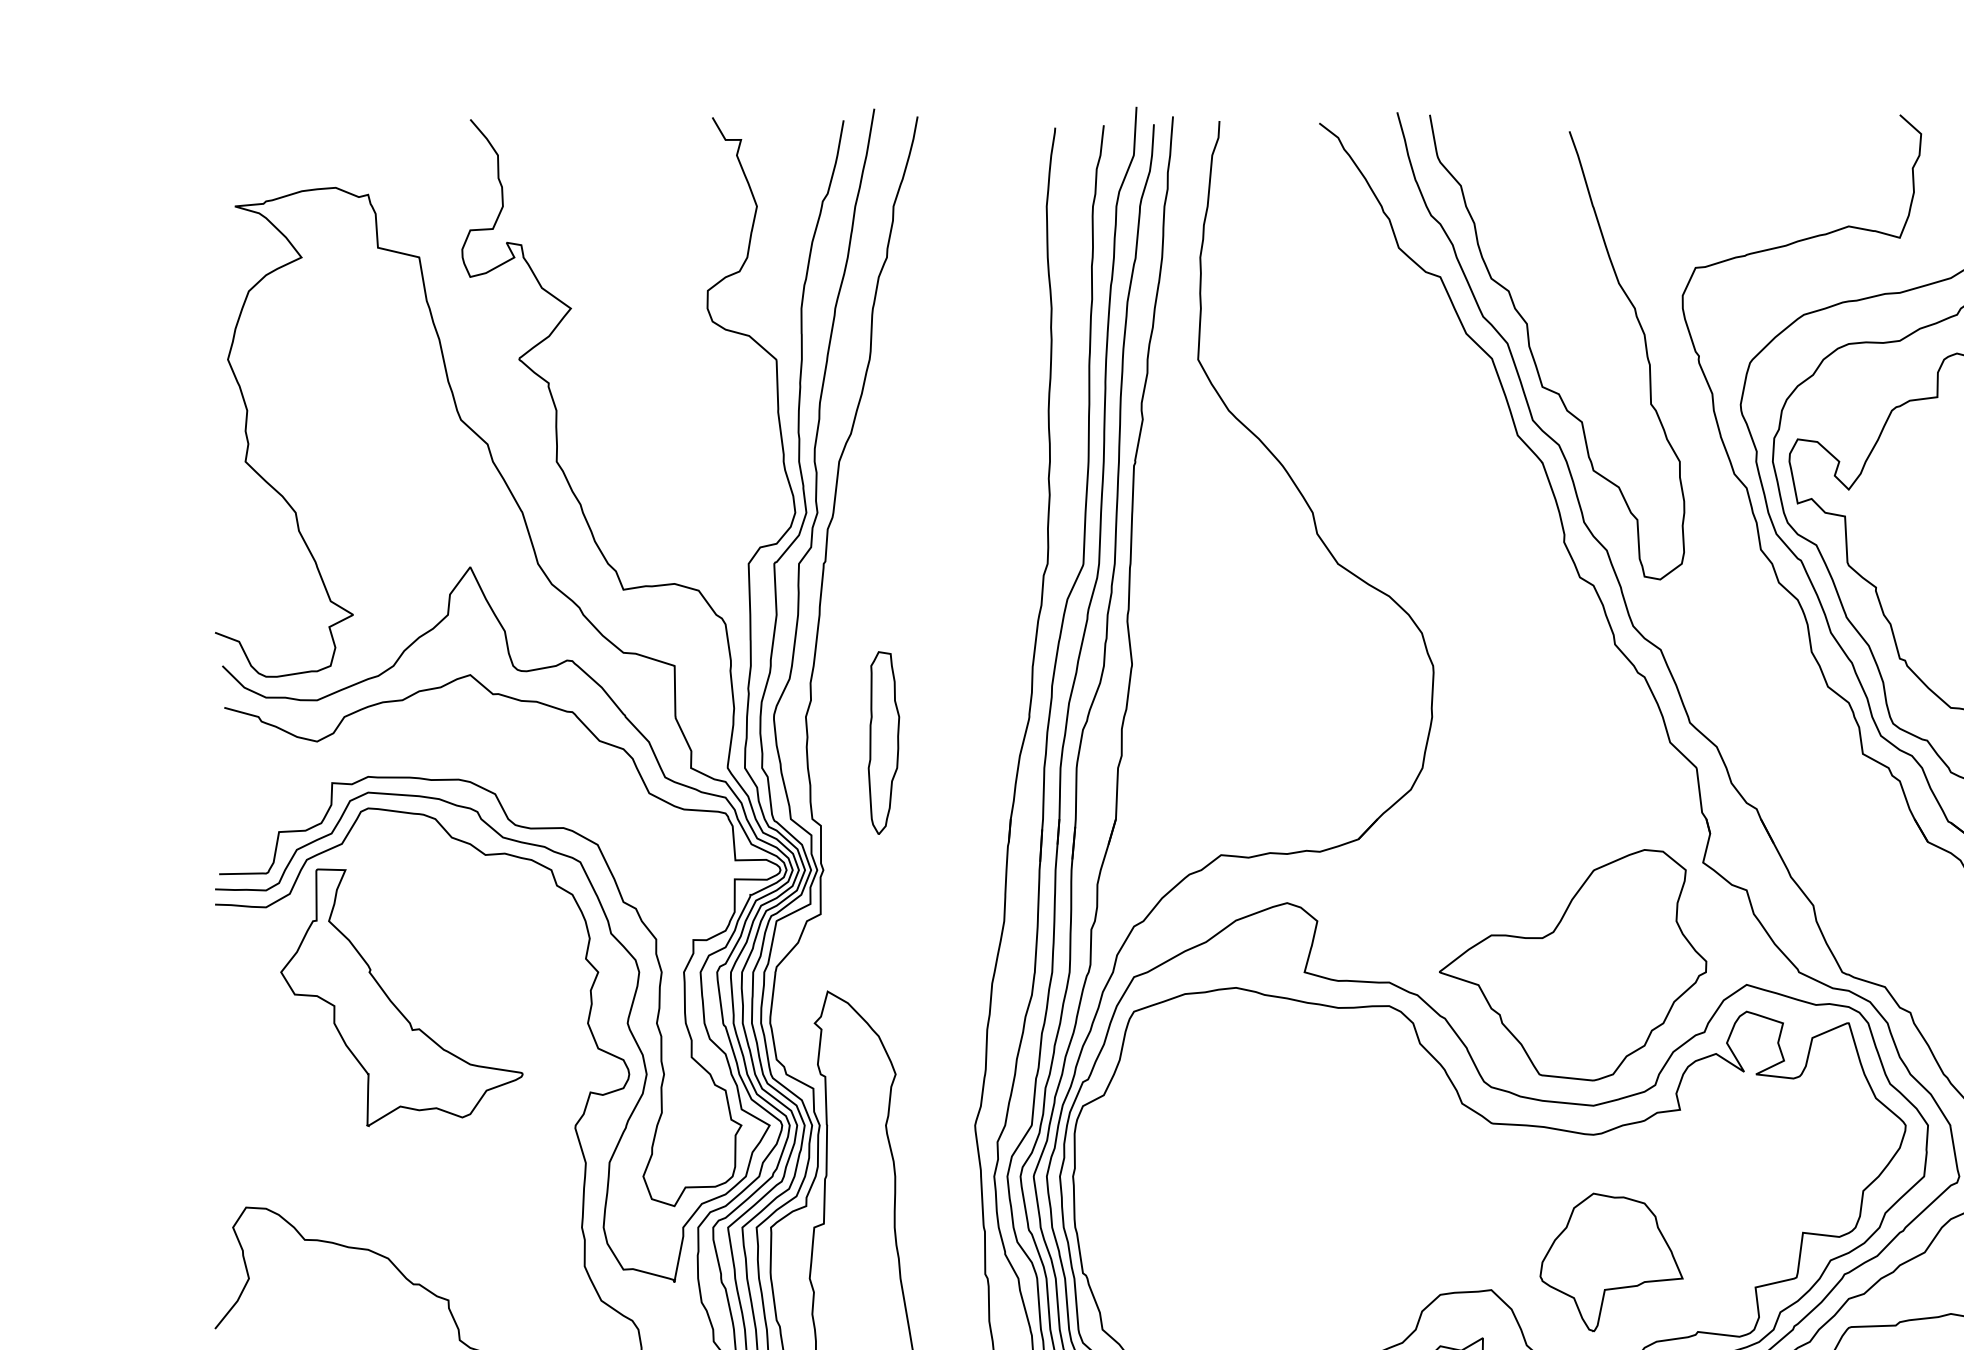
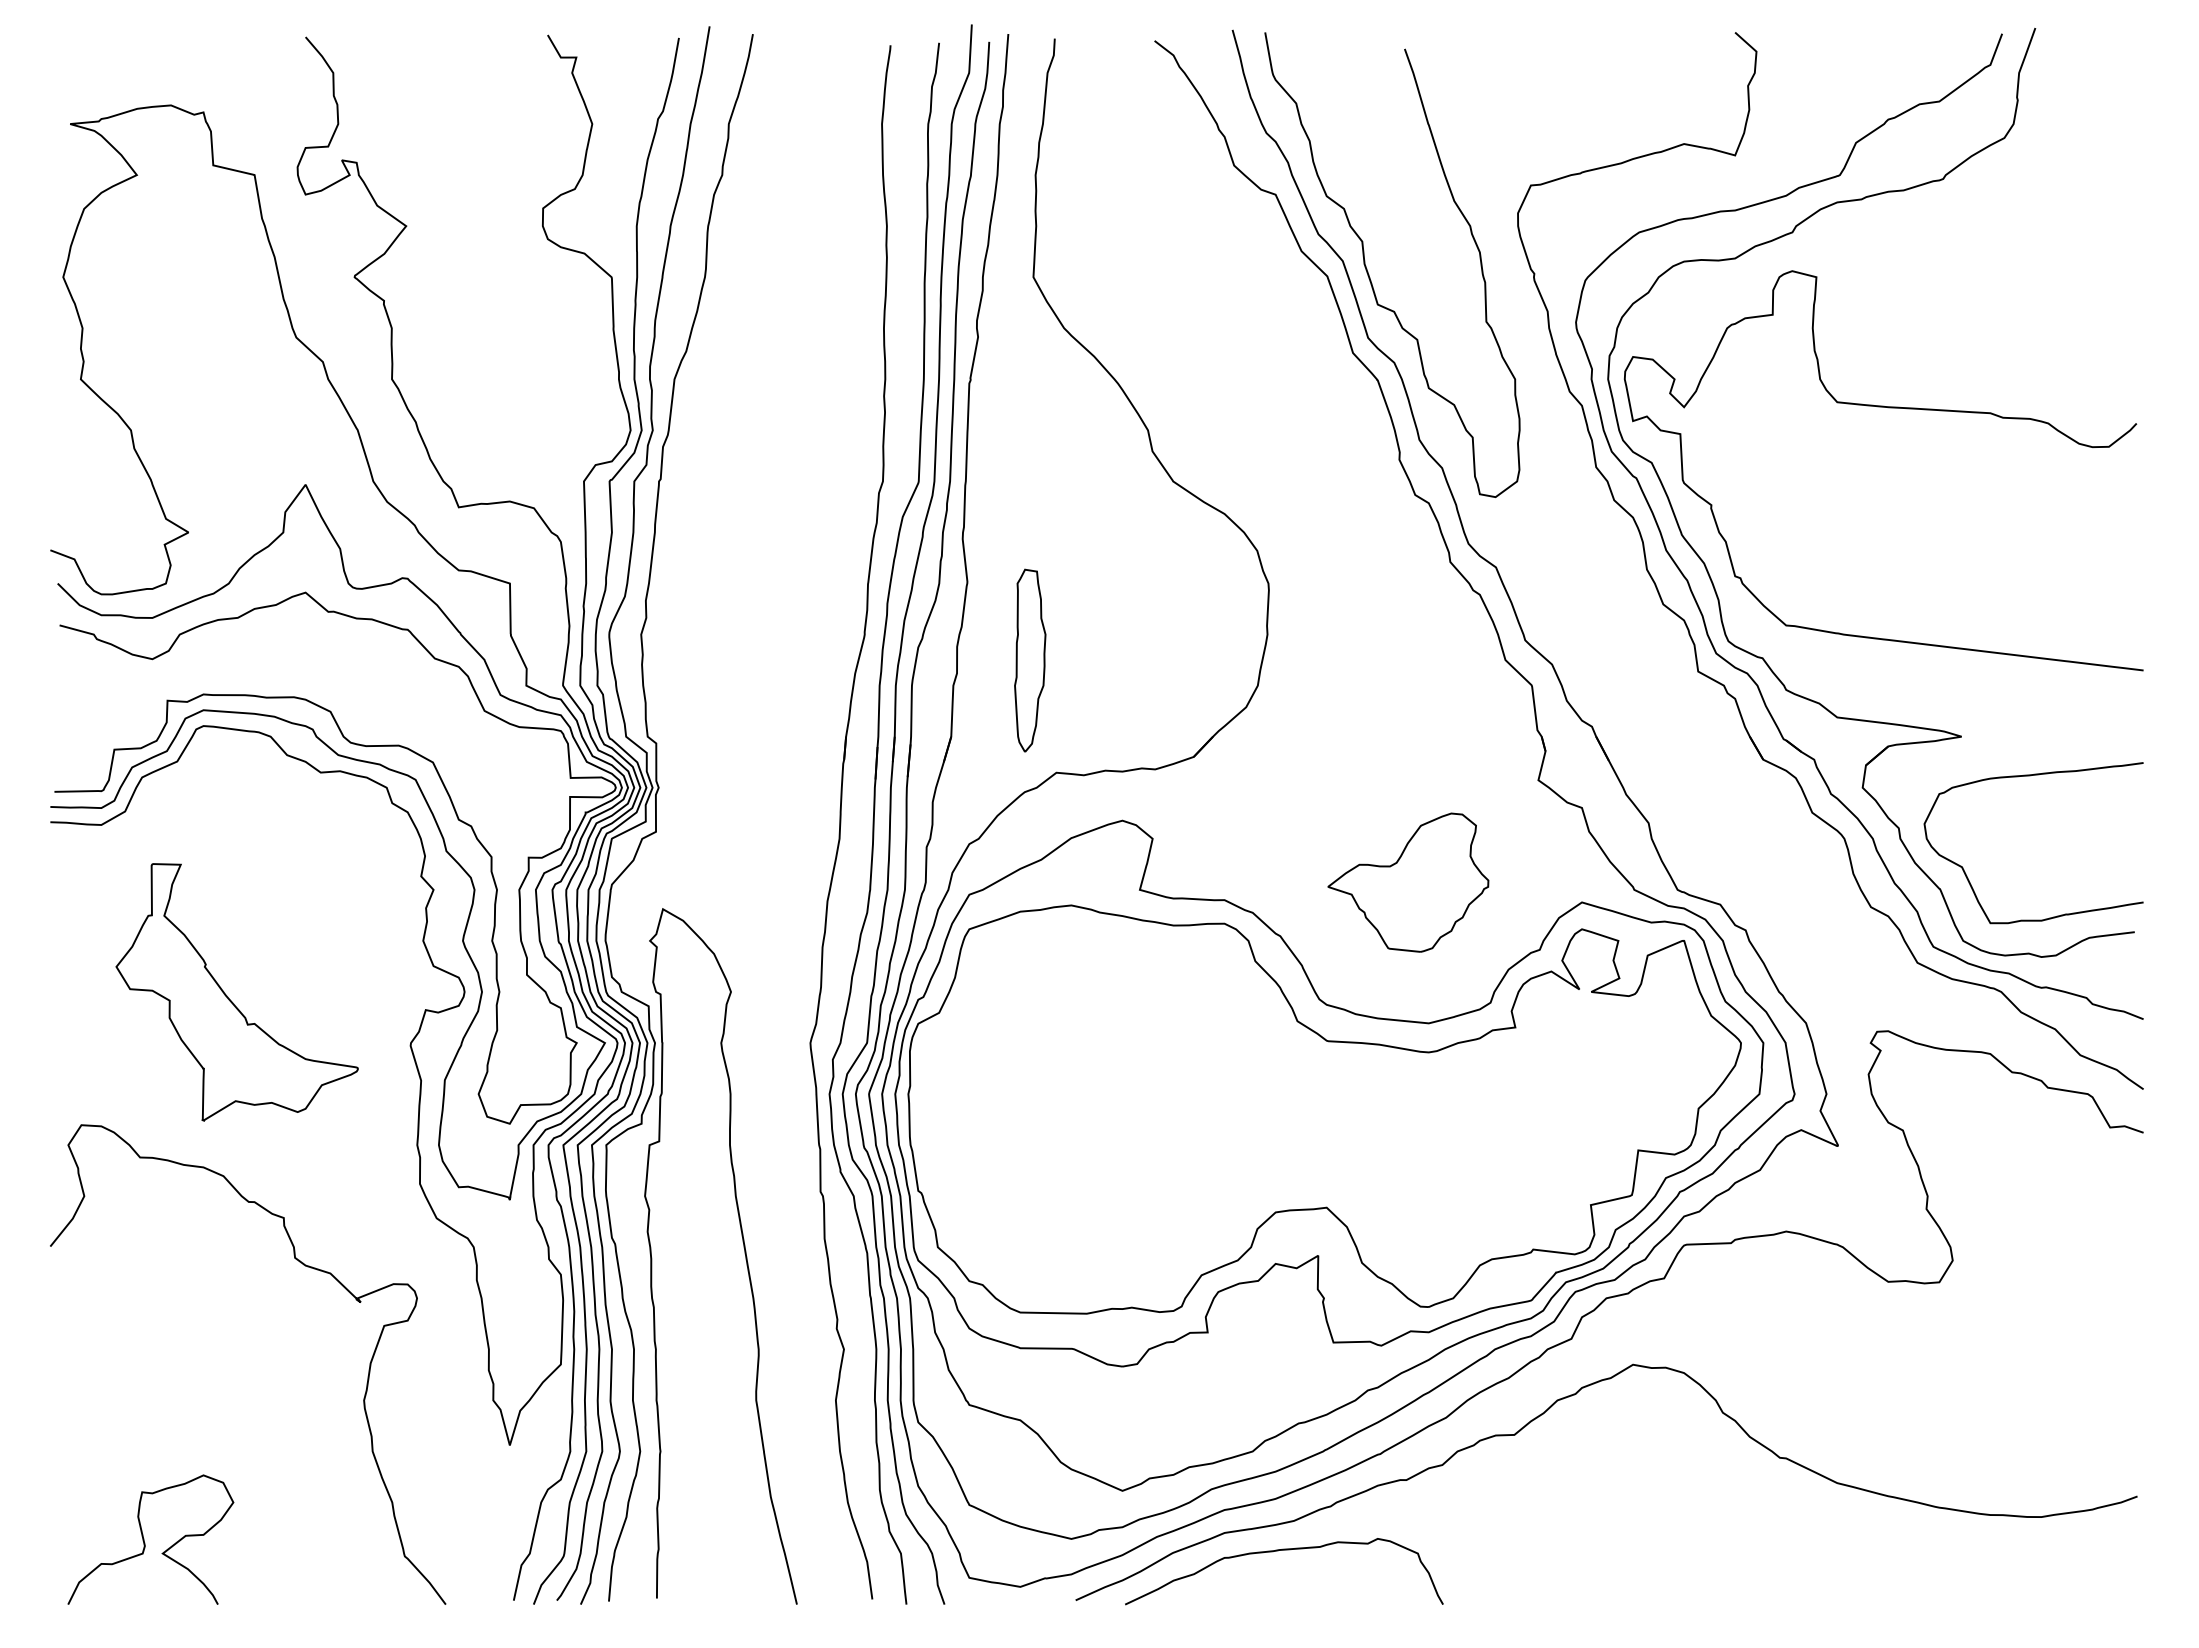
part: (884, 742) -> (1030, 660), moved
part: (1573, 964) -> (1408, 882), size x0.6
part: (394, 1003) -> (229, 998), moved
part: (1611, 1261) -> (1446, 1179), removed

